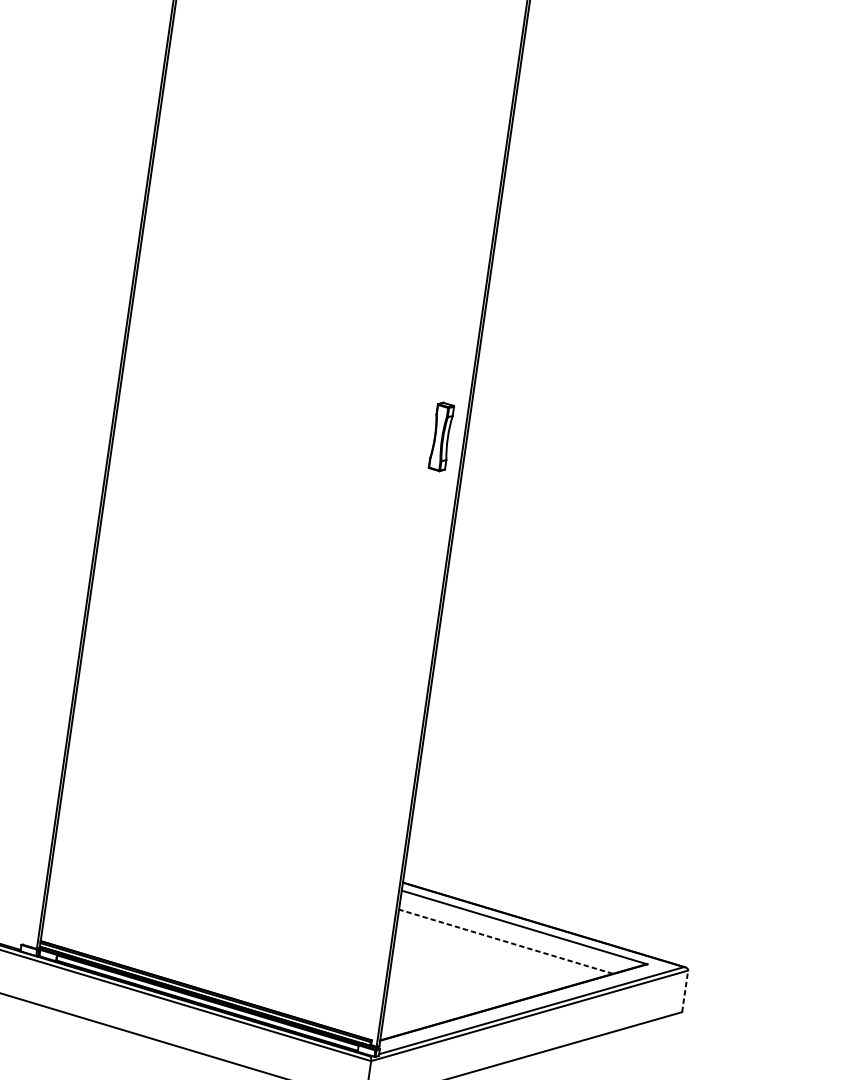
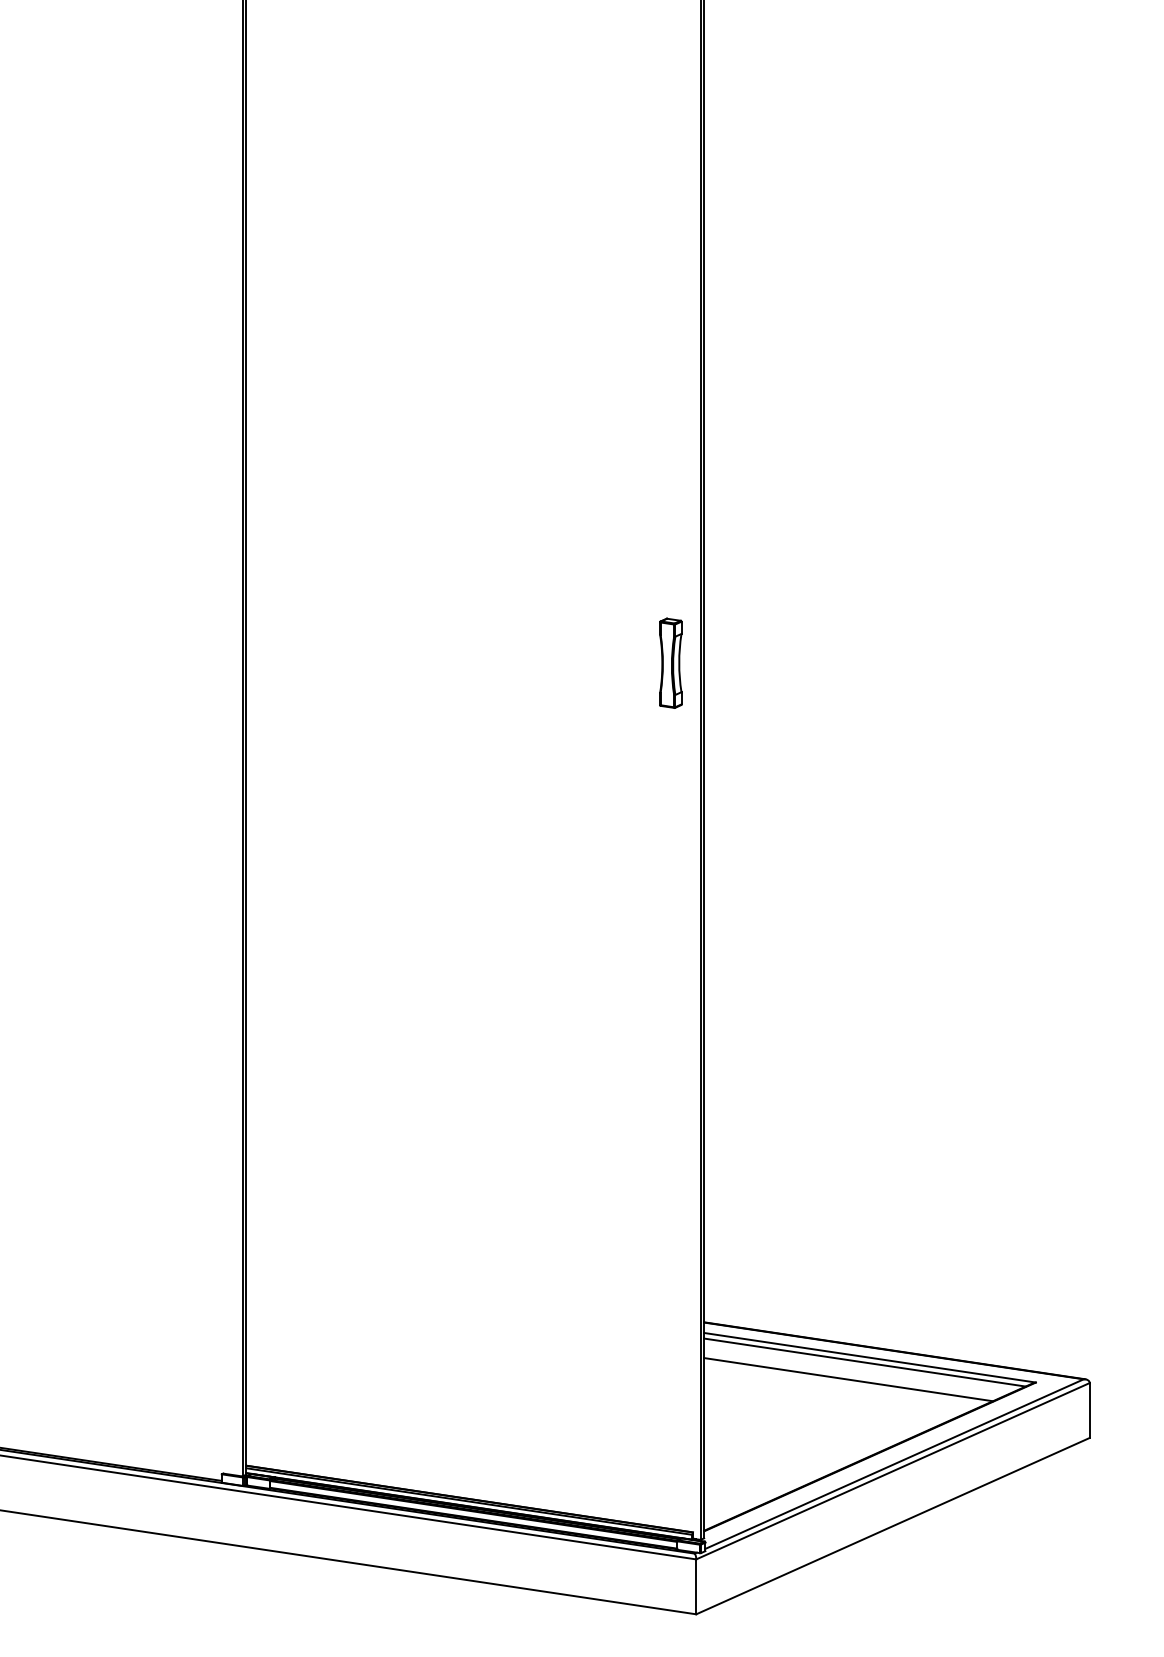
part: (441, 436) -> (670, 662), moved
line: (519, 930) -> (864, 1362), added
line: (505, 941) -> (848, 1379), dashed -> solid
line: (684, 991) -> (1089, 1410), dashed -> solid

